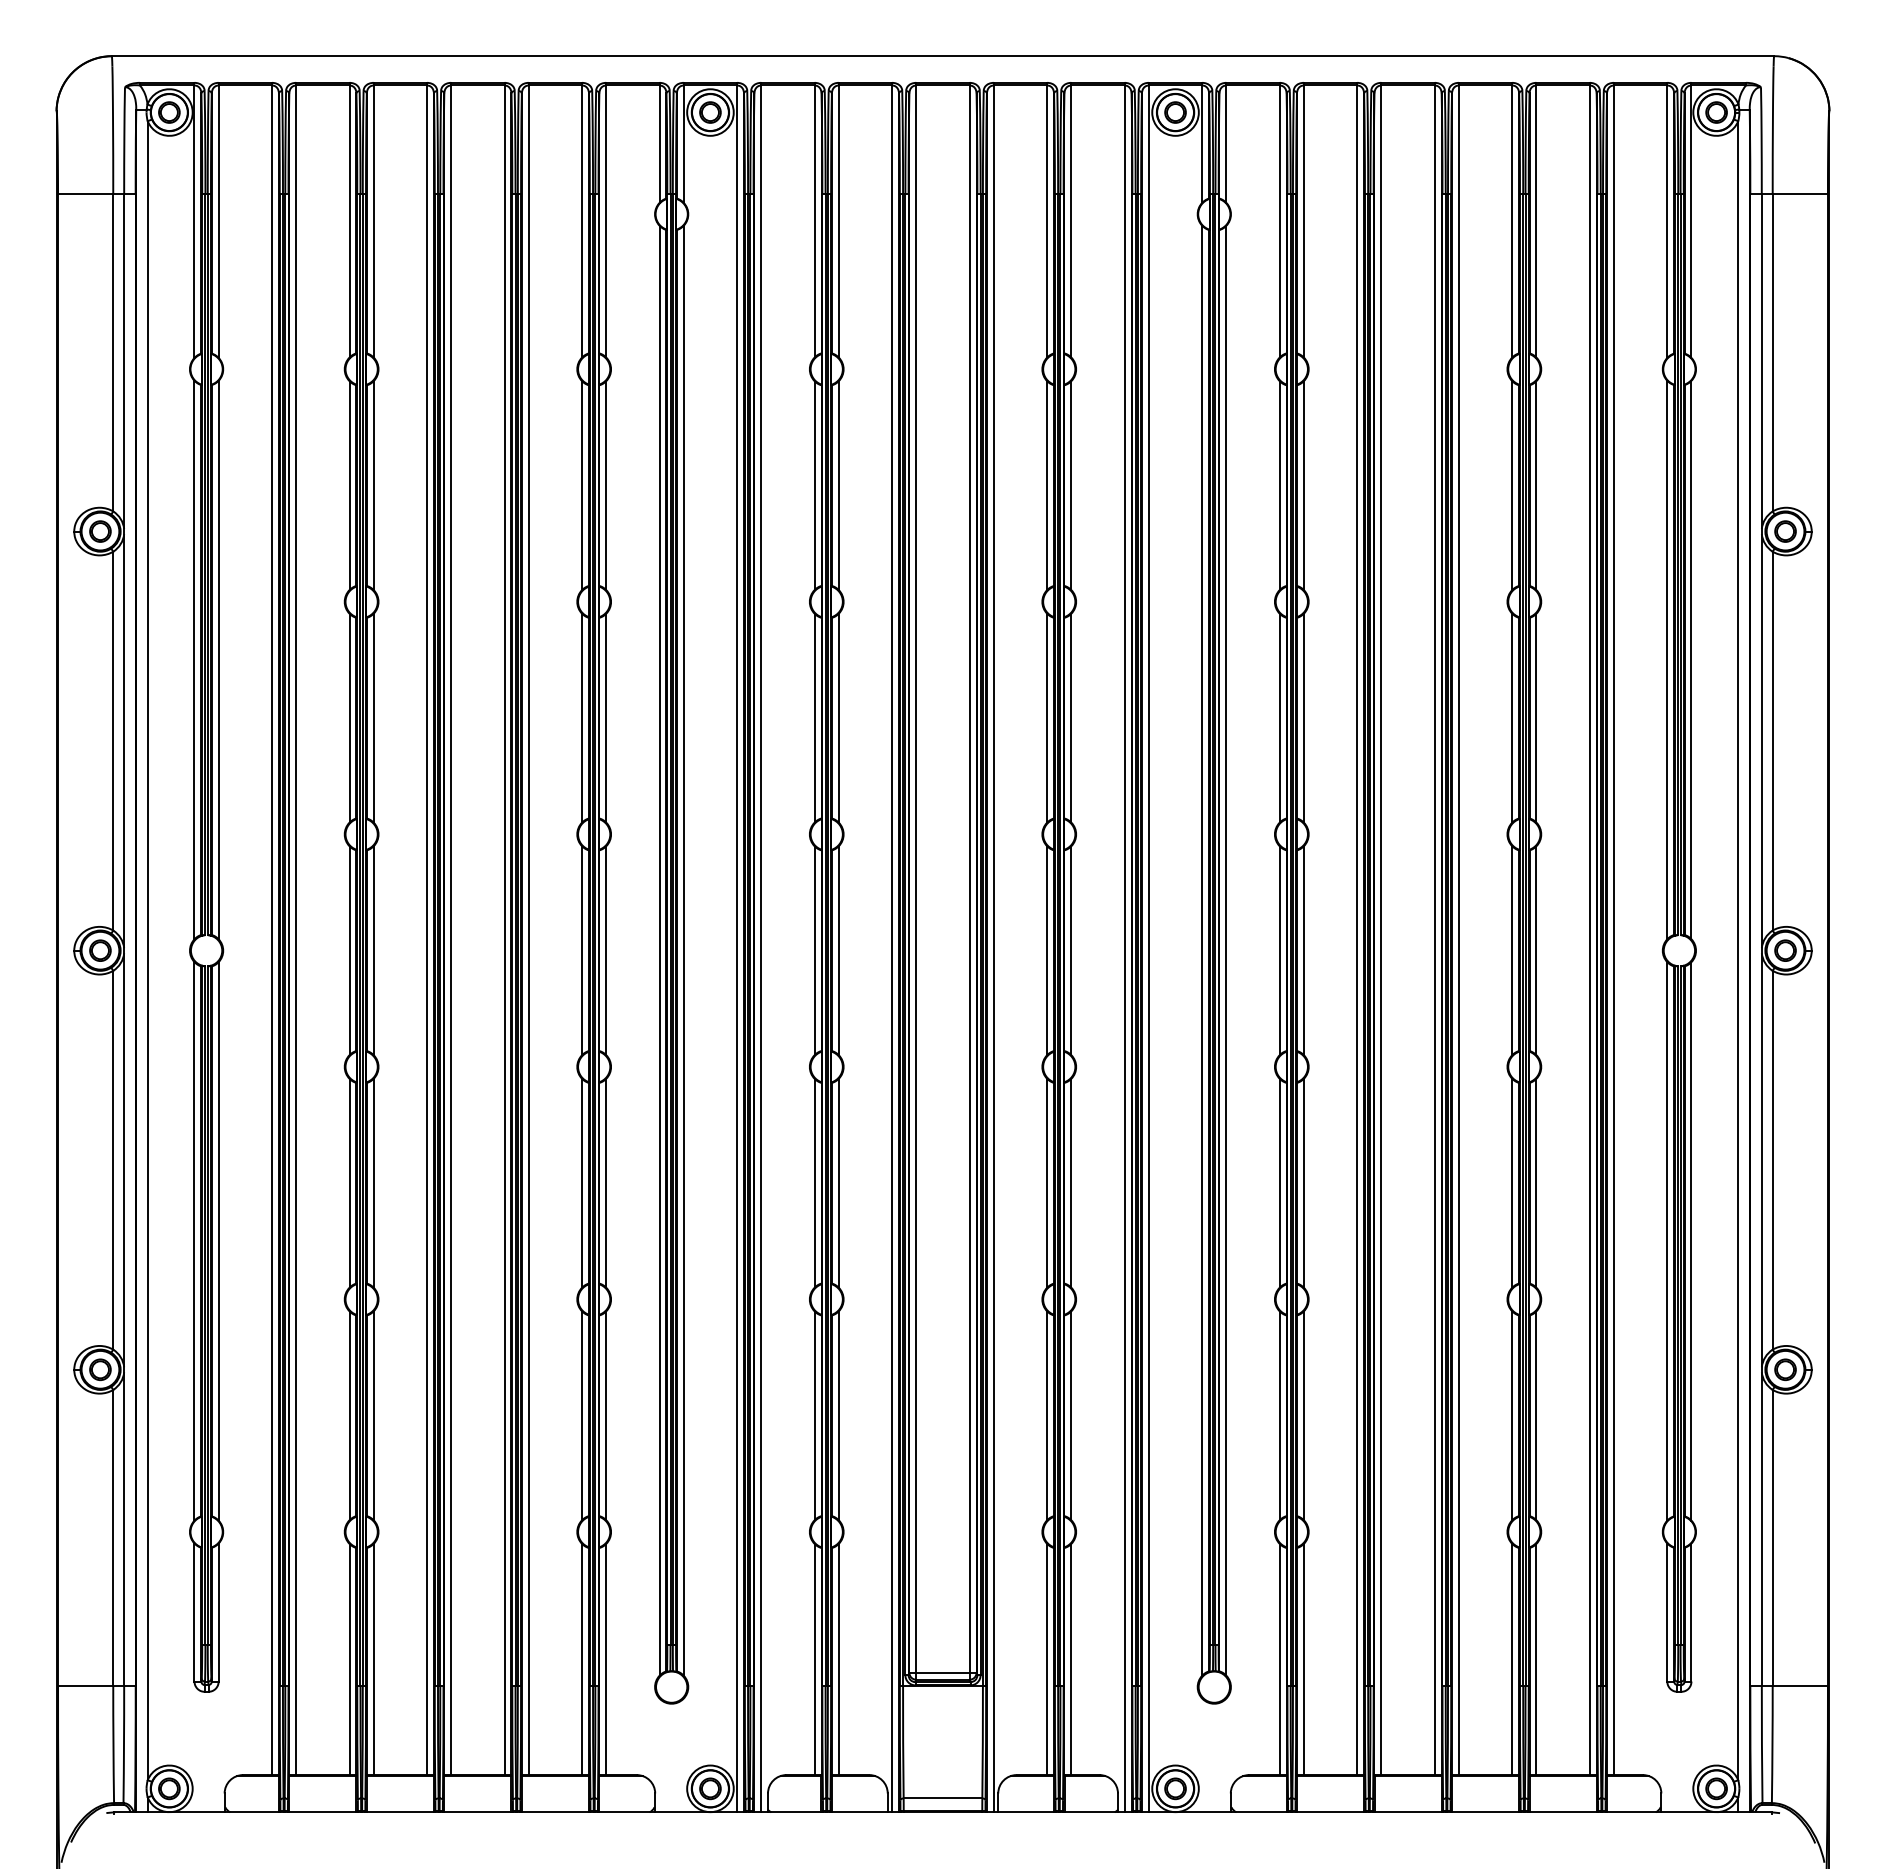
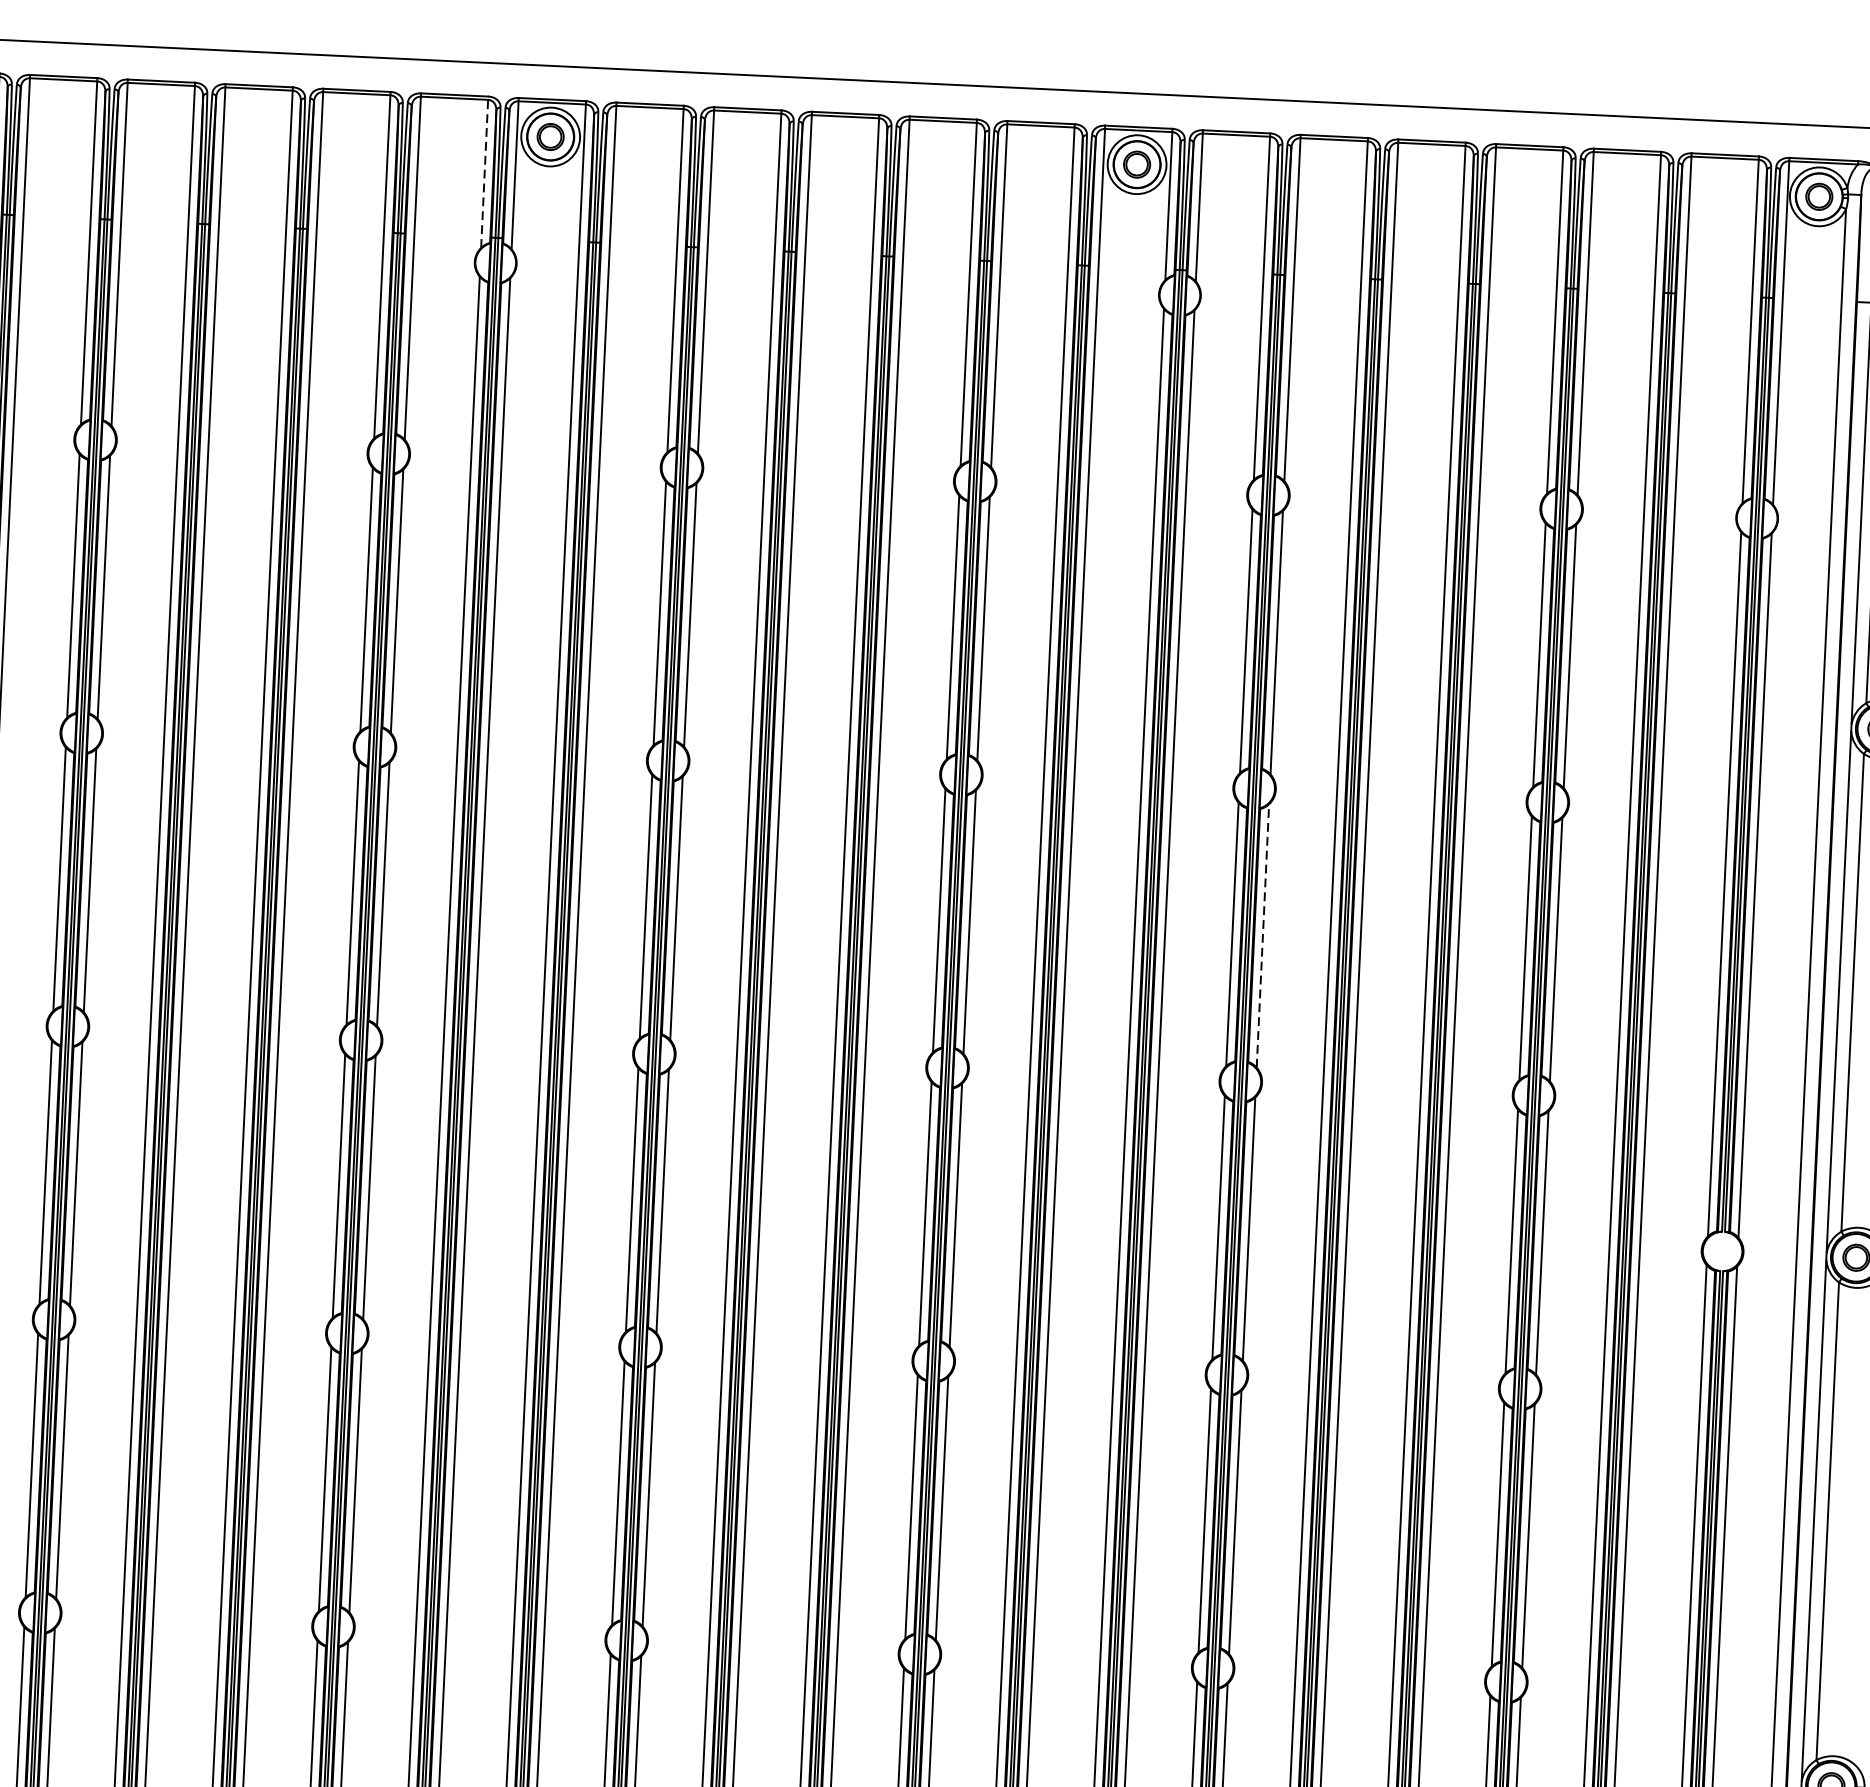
line: (659, 142) -> (484, 171), solid -> dashed
line: (1303, 717) -> (1262, 935), solid -> dashed

